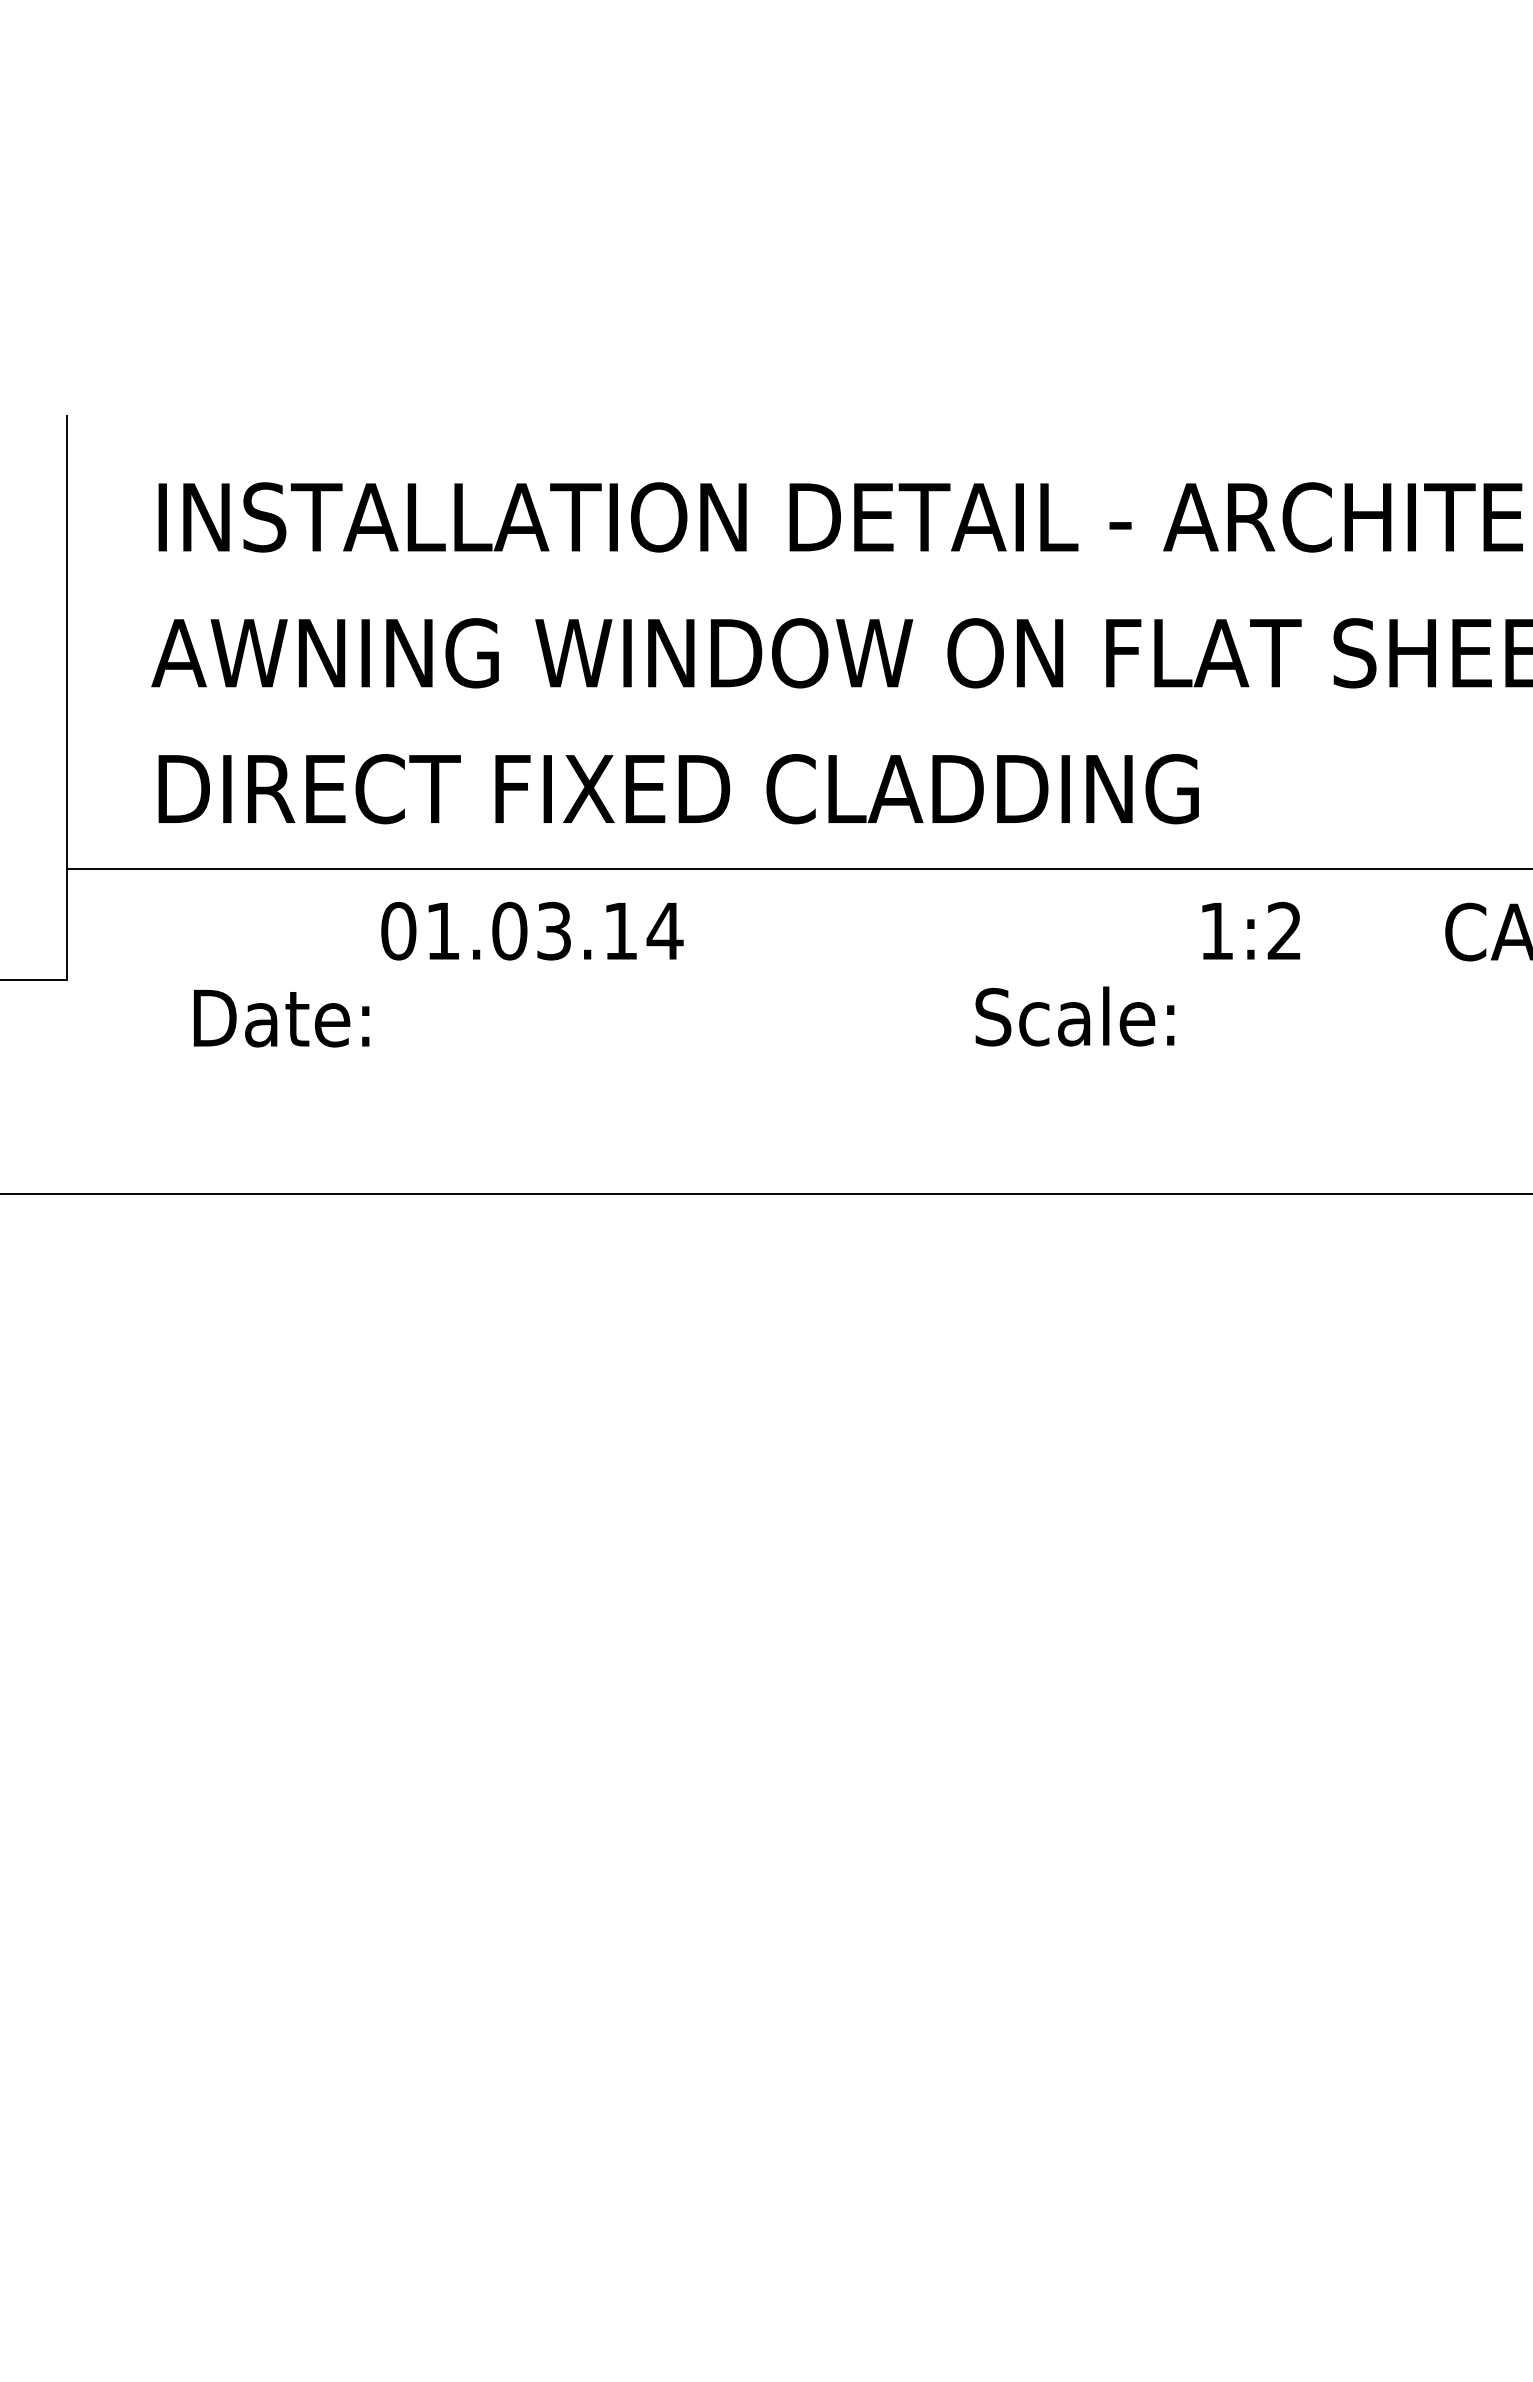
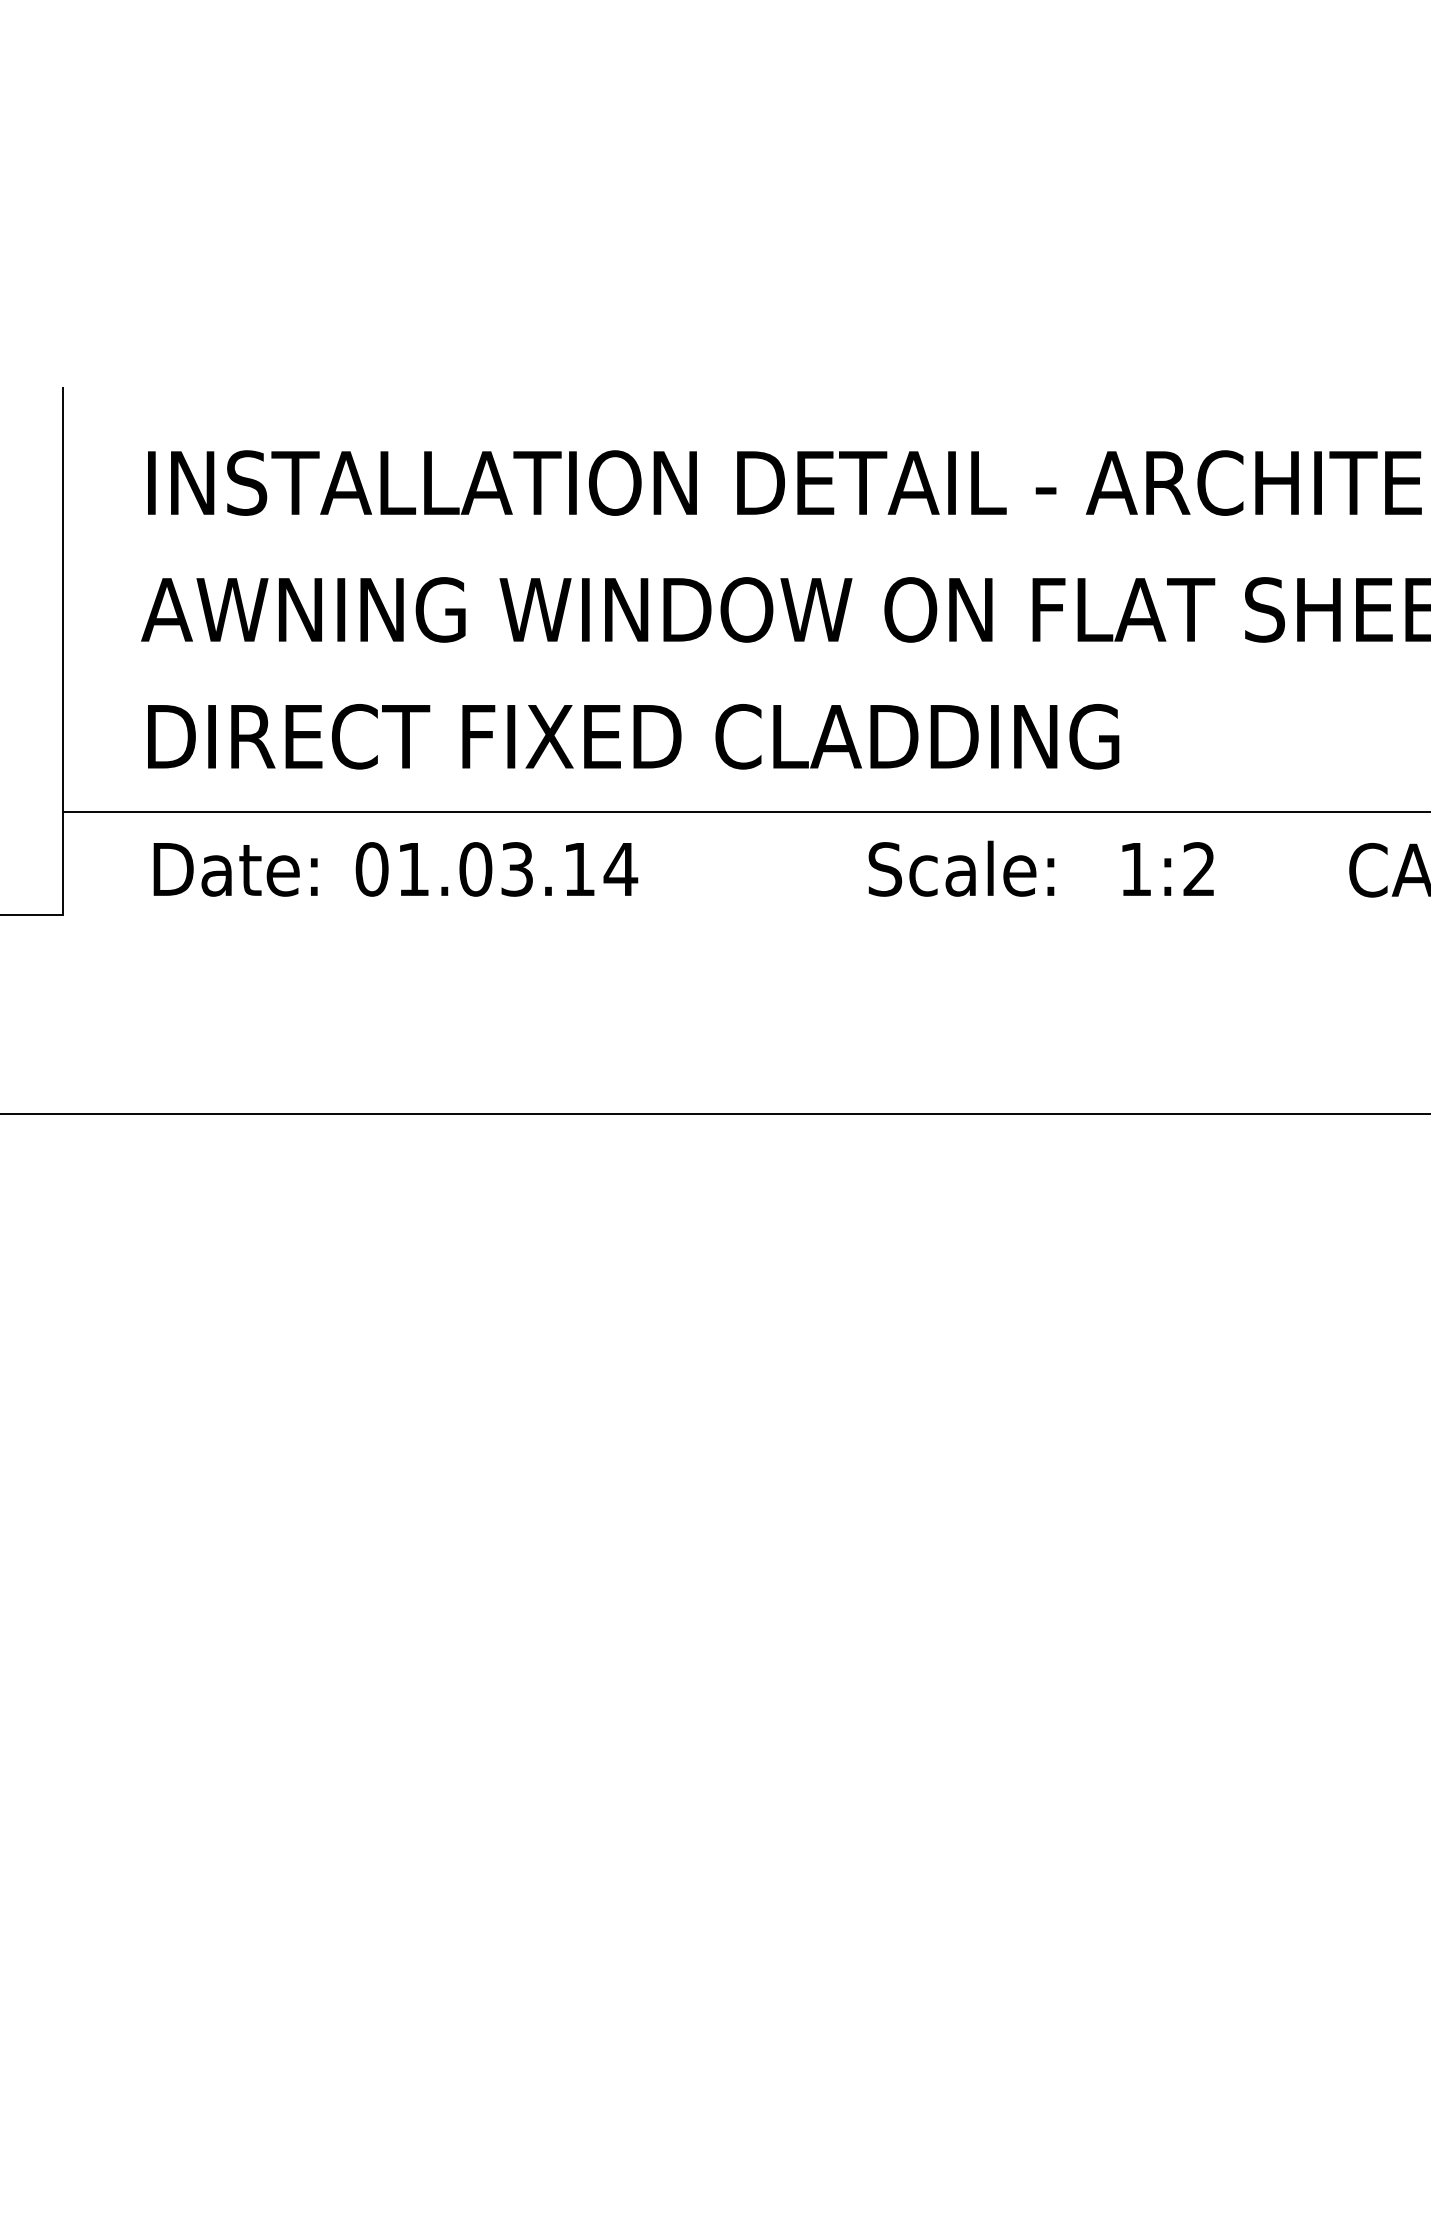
text: (1074, 1016) -> (961, 868), moved
text: (281, 1018) -> (235, 869), moved

